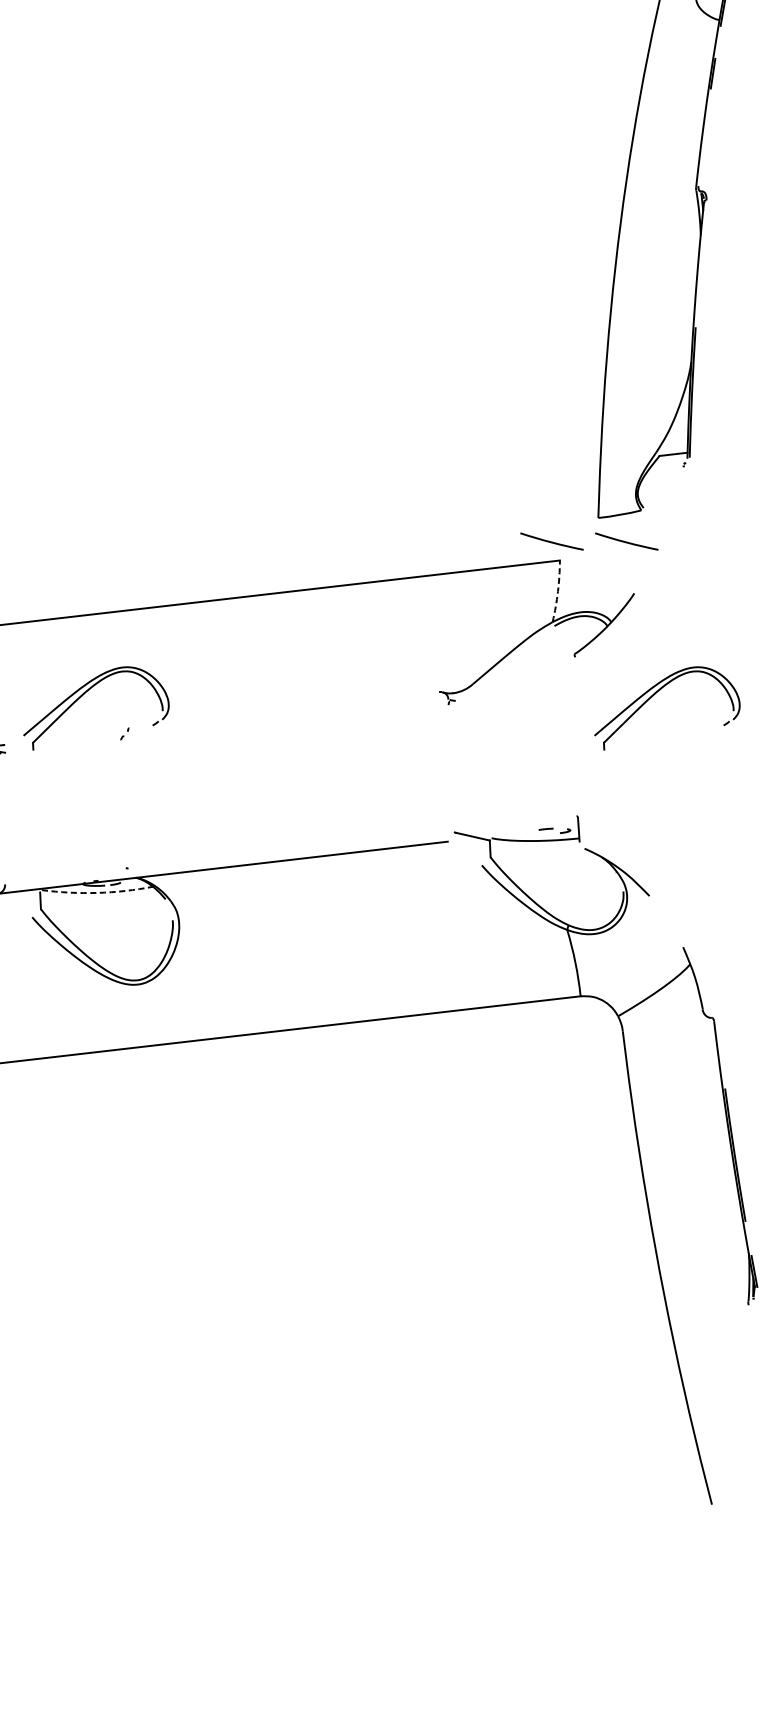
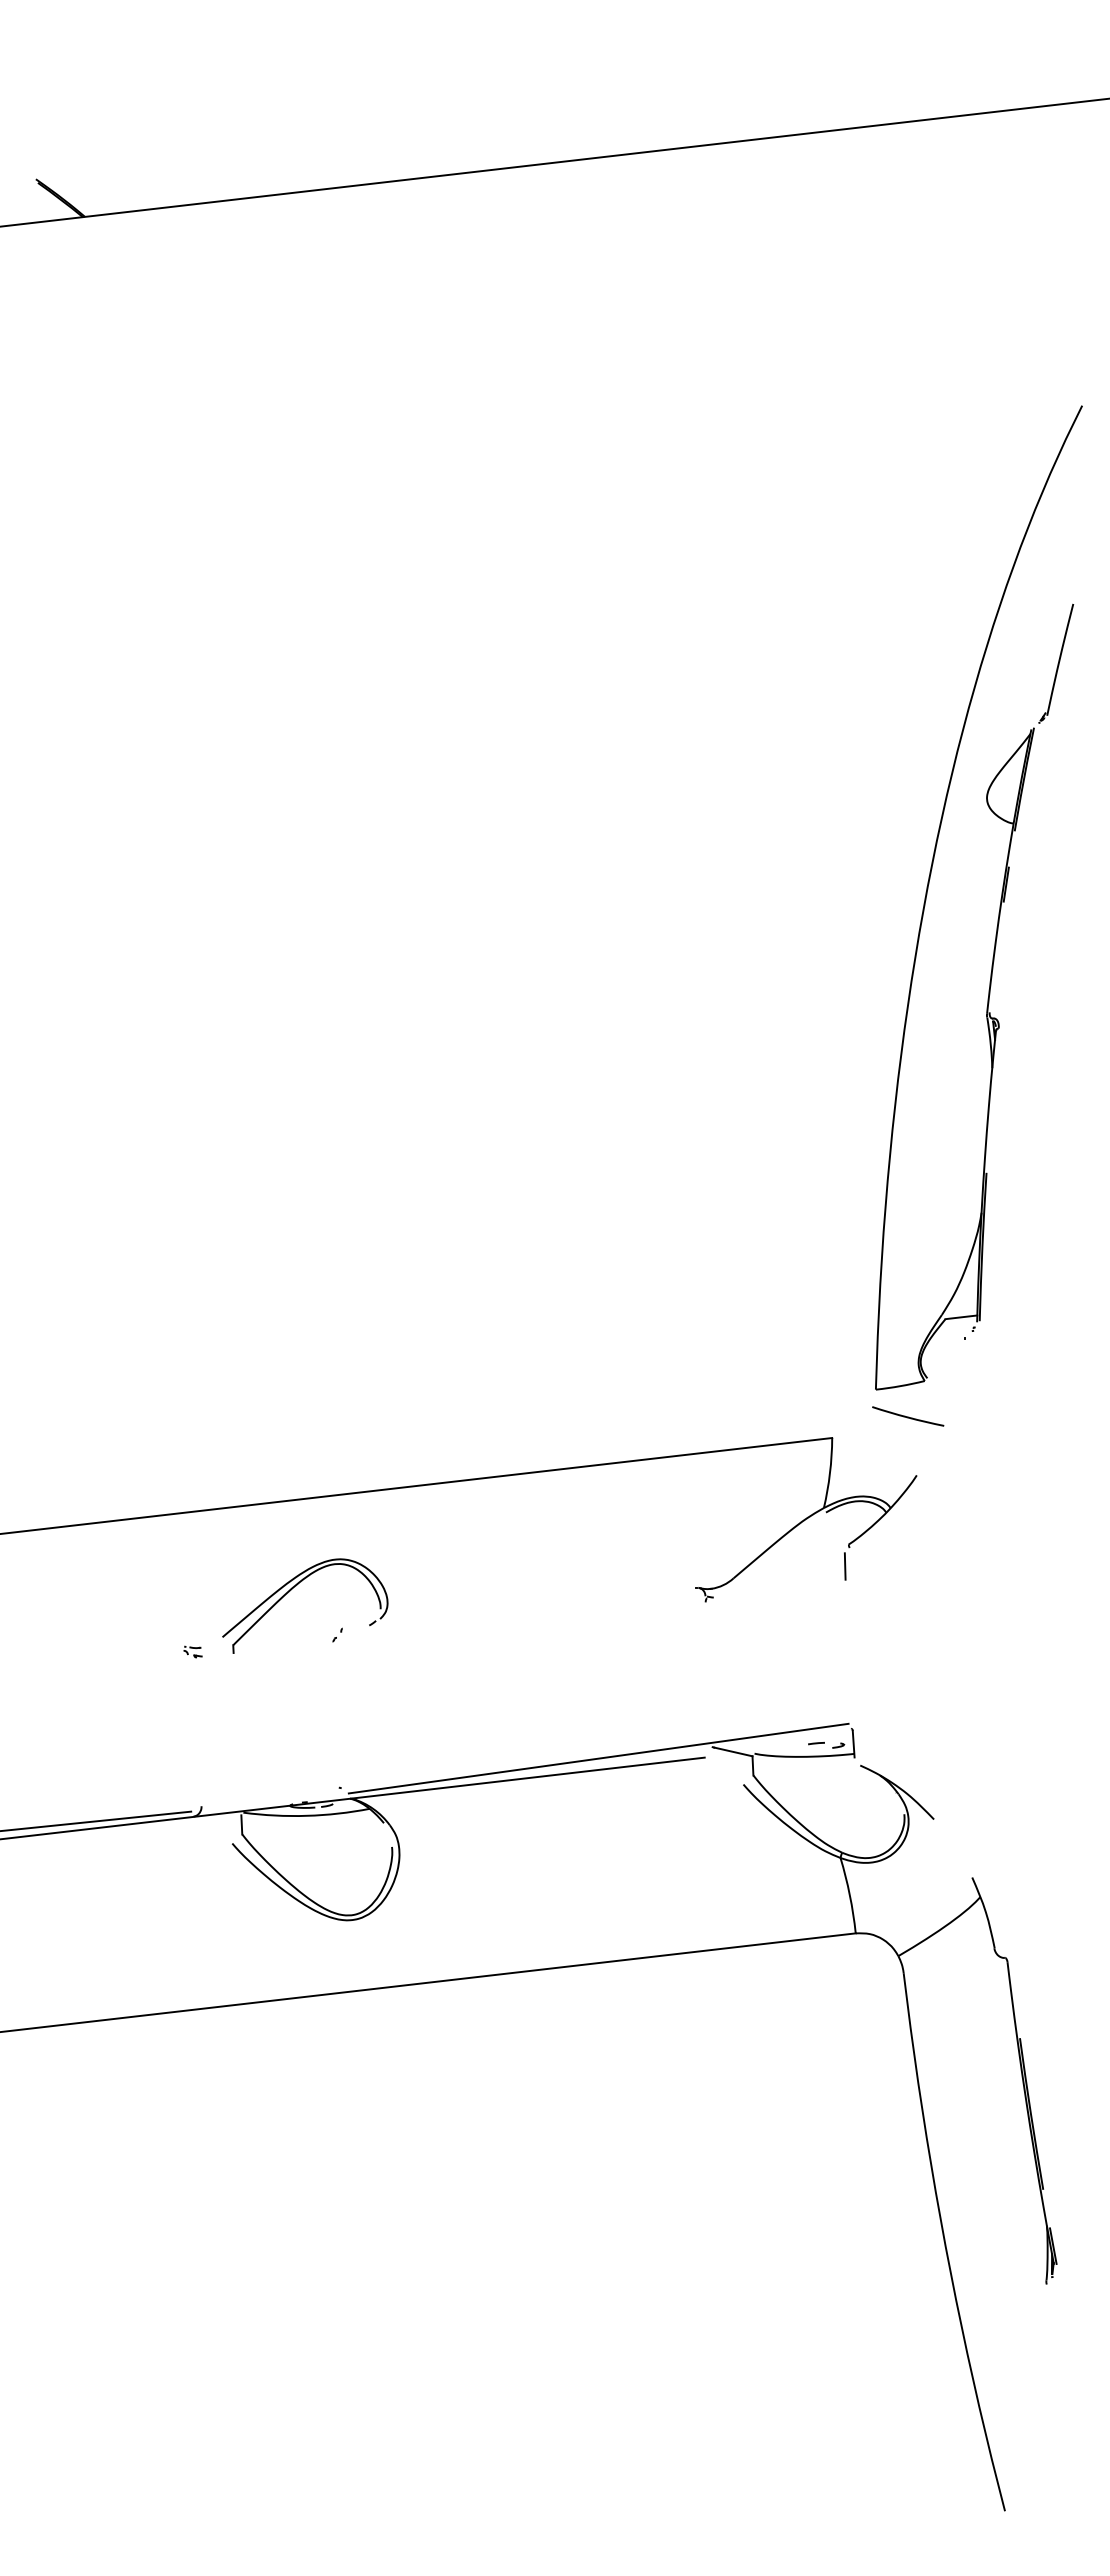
arc: (552, 541) -> (823, 1416), removed
arc: (558, 591) -> (830, 1473), dashed -> solid
line: (570, 673) -> (844, 1566), added
part: (655, 694) -> (940, 1590), removed
line: (354, 842) -> (598, 1758), added
arc: (97, 892) -> (306, 1815), dashed -> solid

